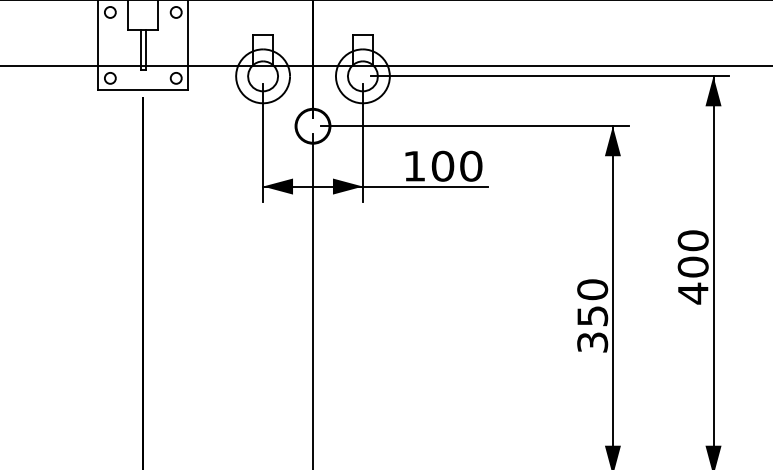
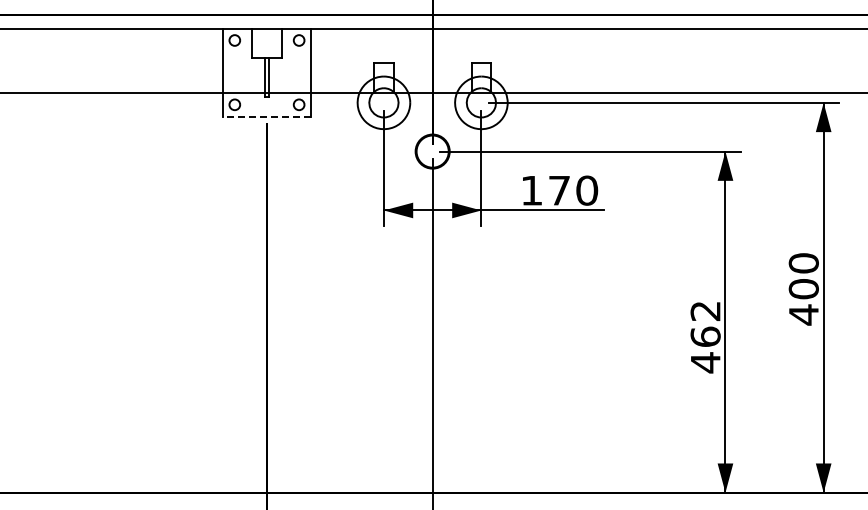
line: (142, 90) -> (266, 116), solid -> dashed
text: (442, 166) -> (559, 190), 100 -> 170
text: (592, 316) -> (705, 337), 350 -> 462

